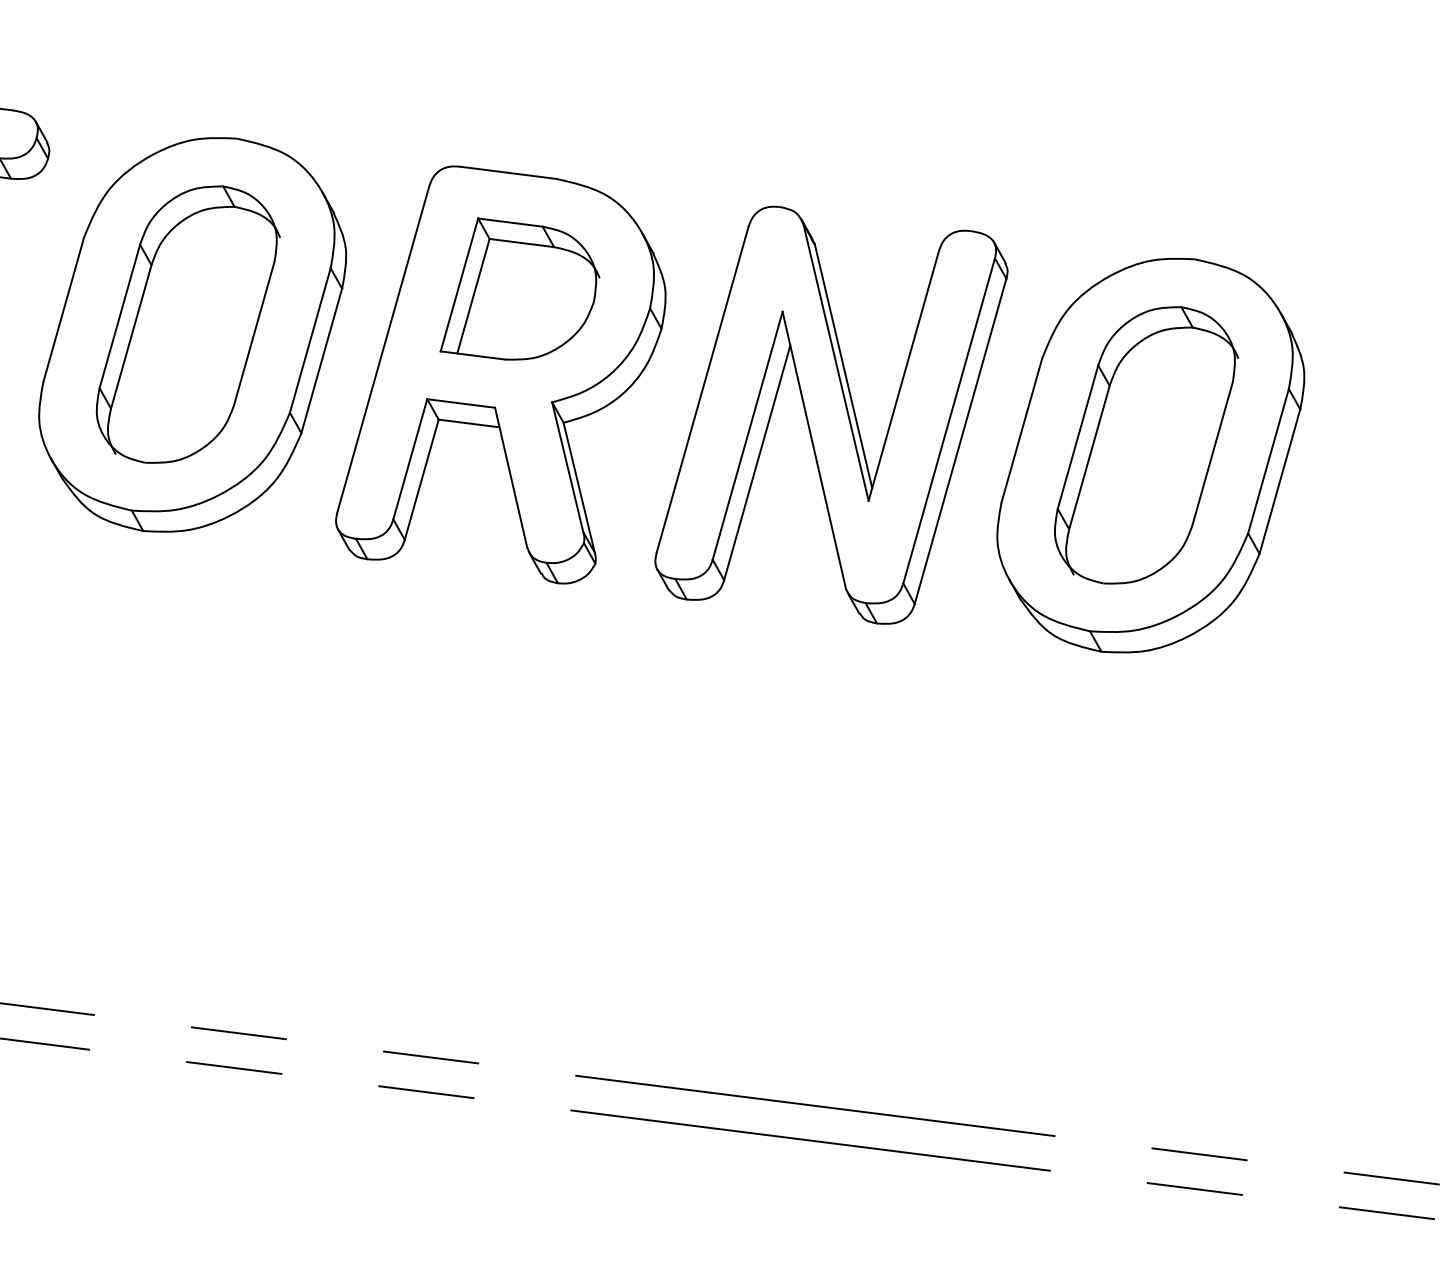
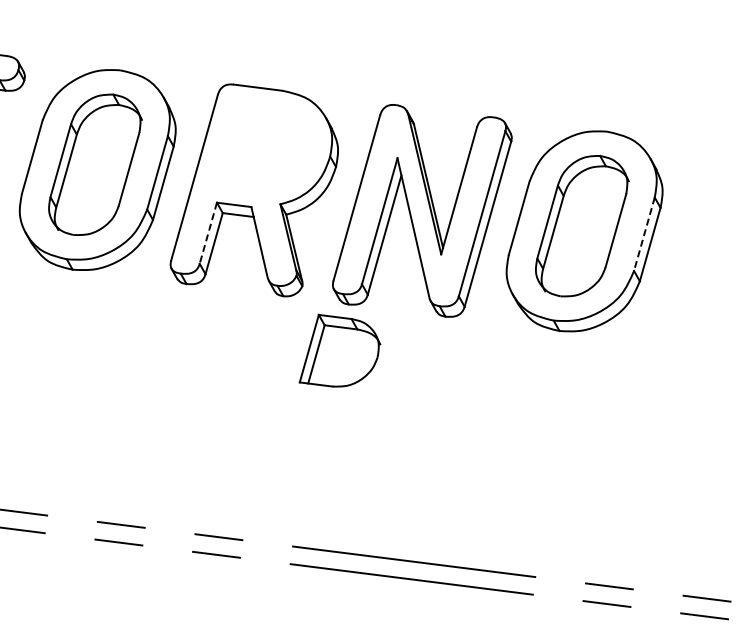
part: (518, 288) -> (339, 350), moved
line: (410, 459) -> (208, 233), solid -> dashed
line: (1268, 461) -> (644, 234), solid -> dashed

